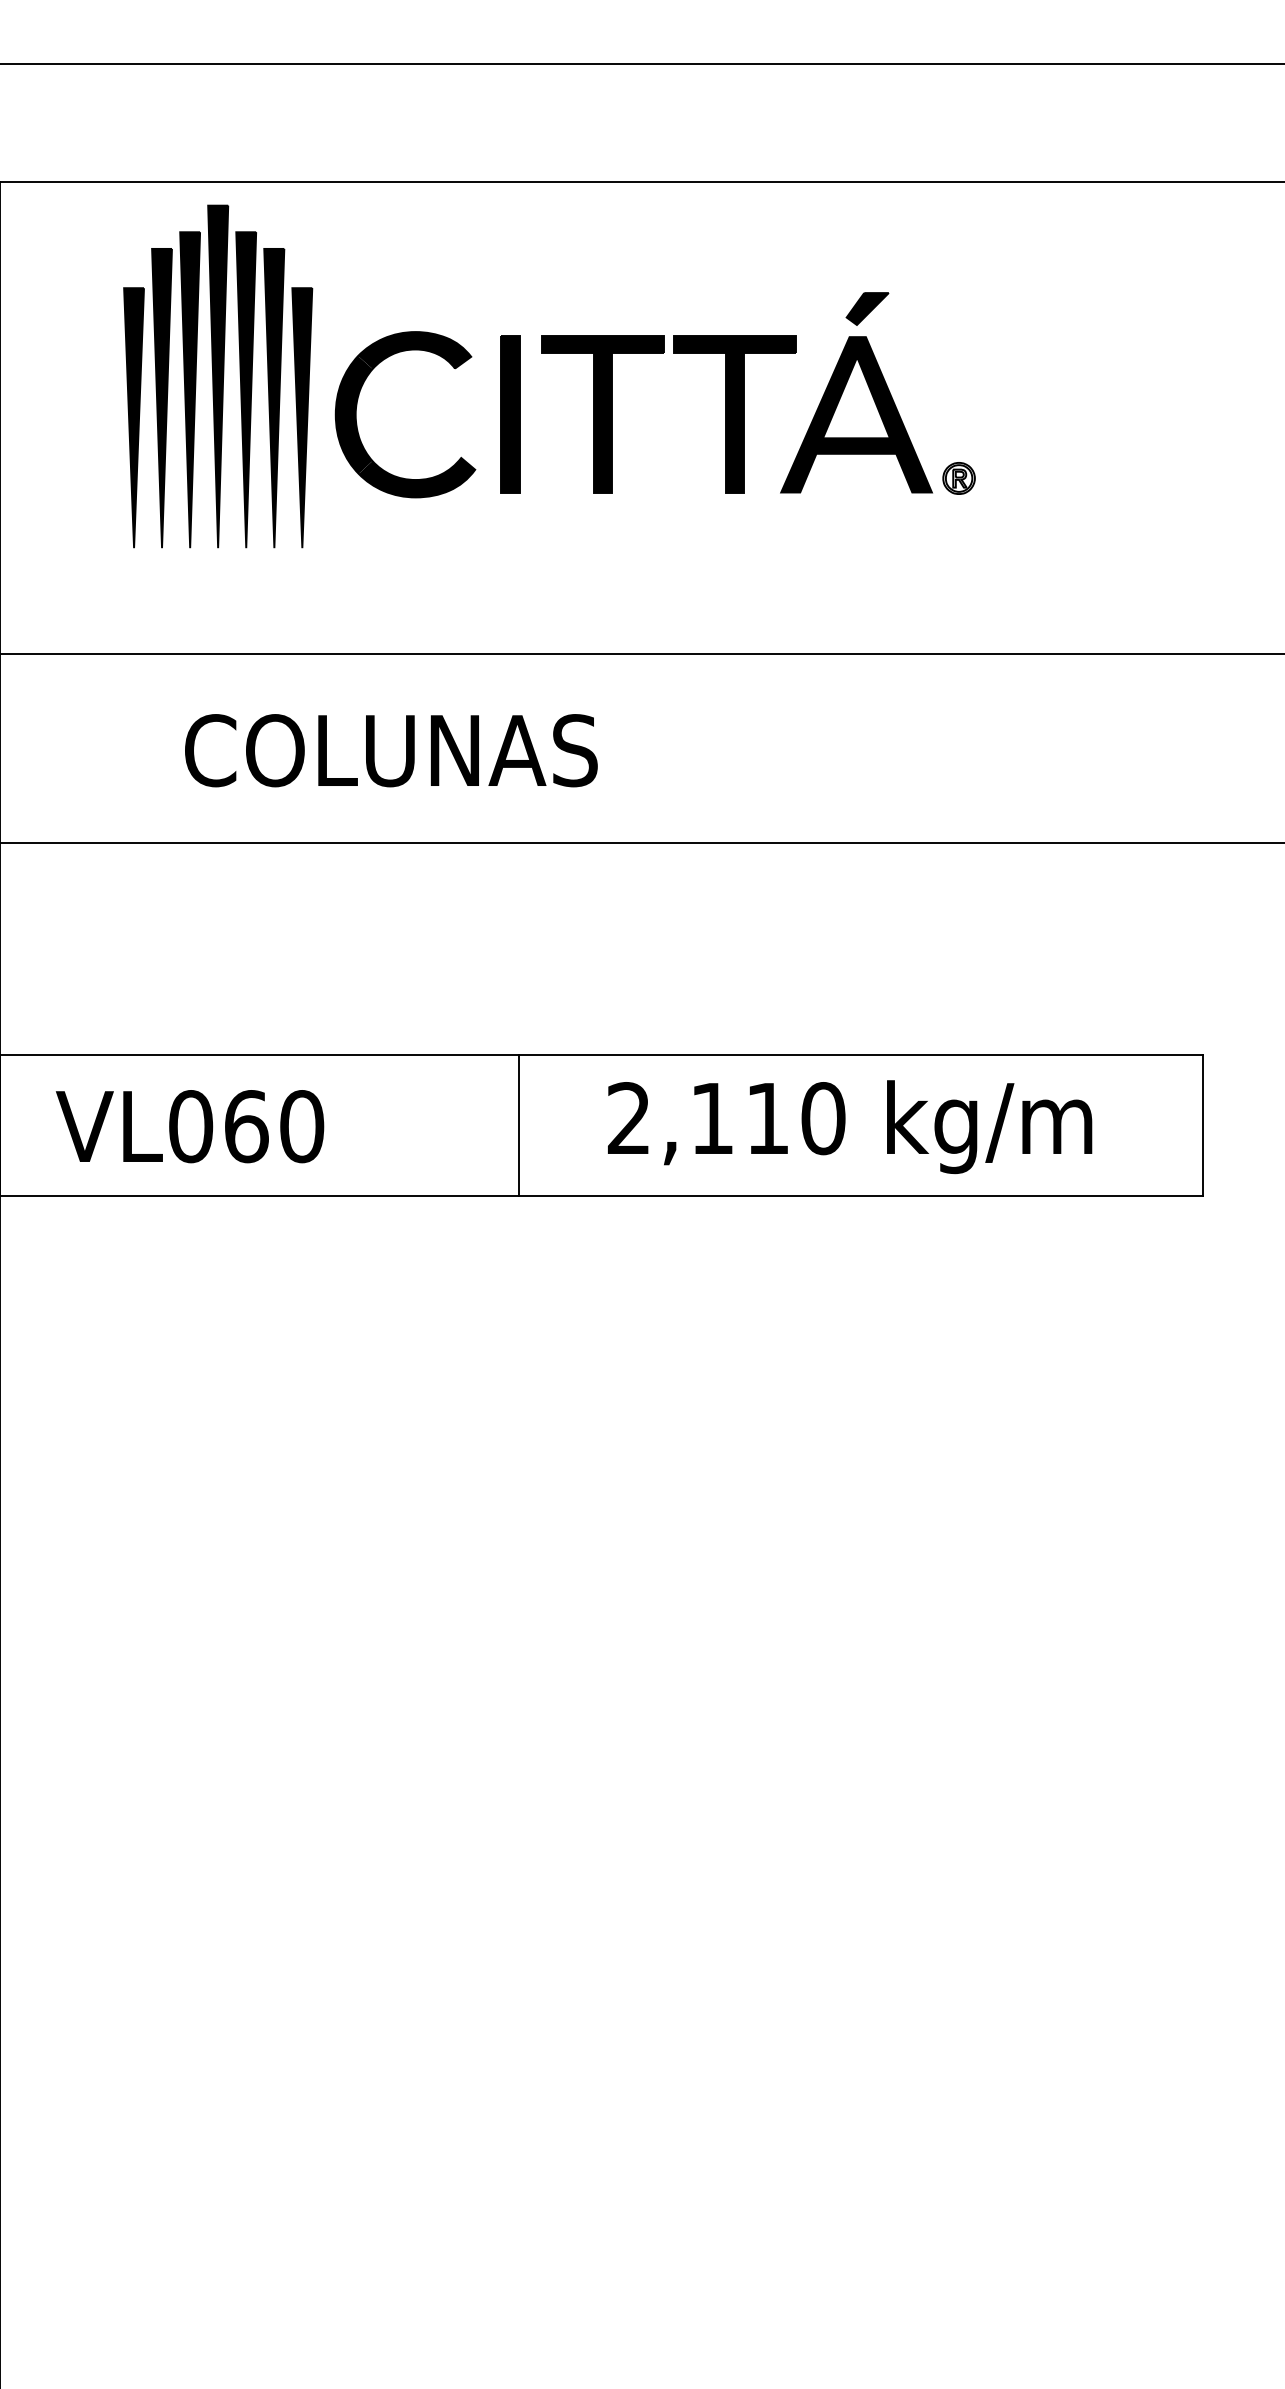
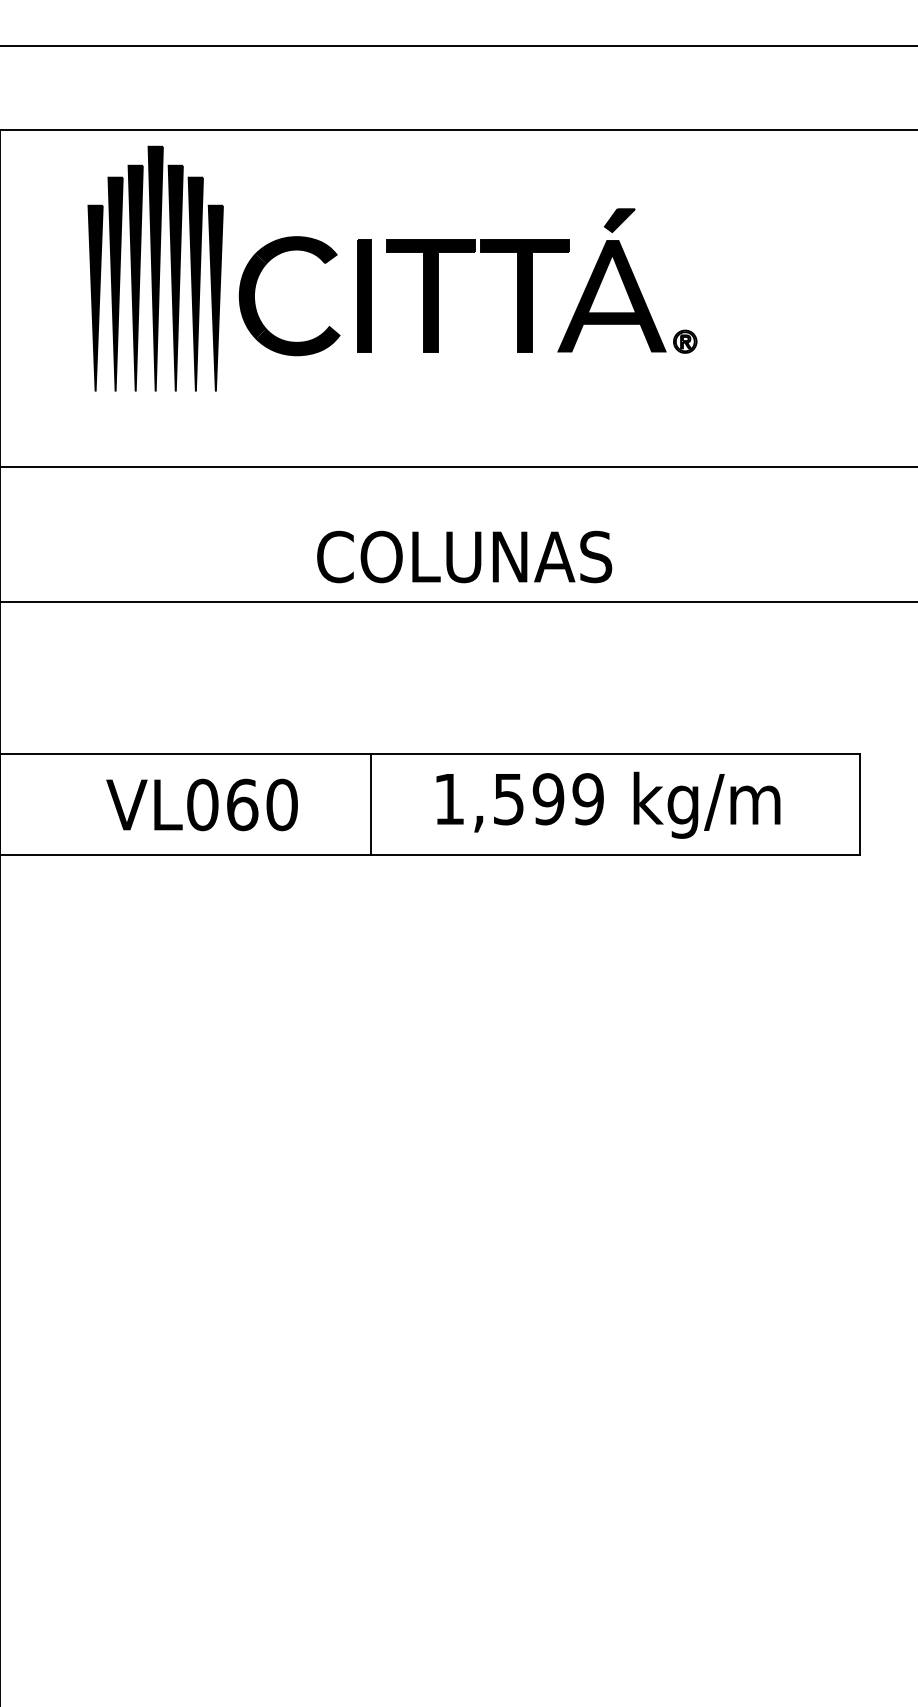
text: (391, 750) -> (464, 556), moved
text: (726, 1118) -> (519, 799), 2,110 -> 1,599
text: (190, 1126) -> (202, 804), moved

